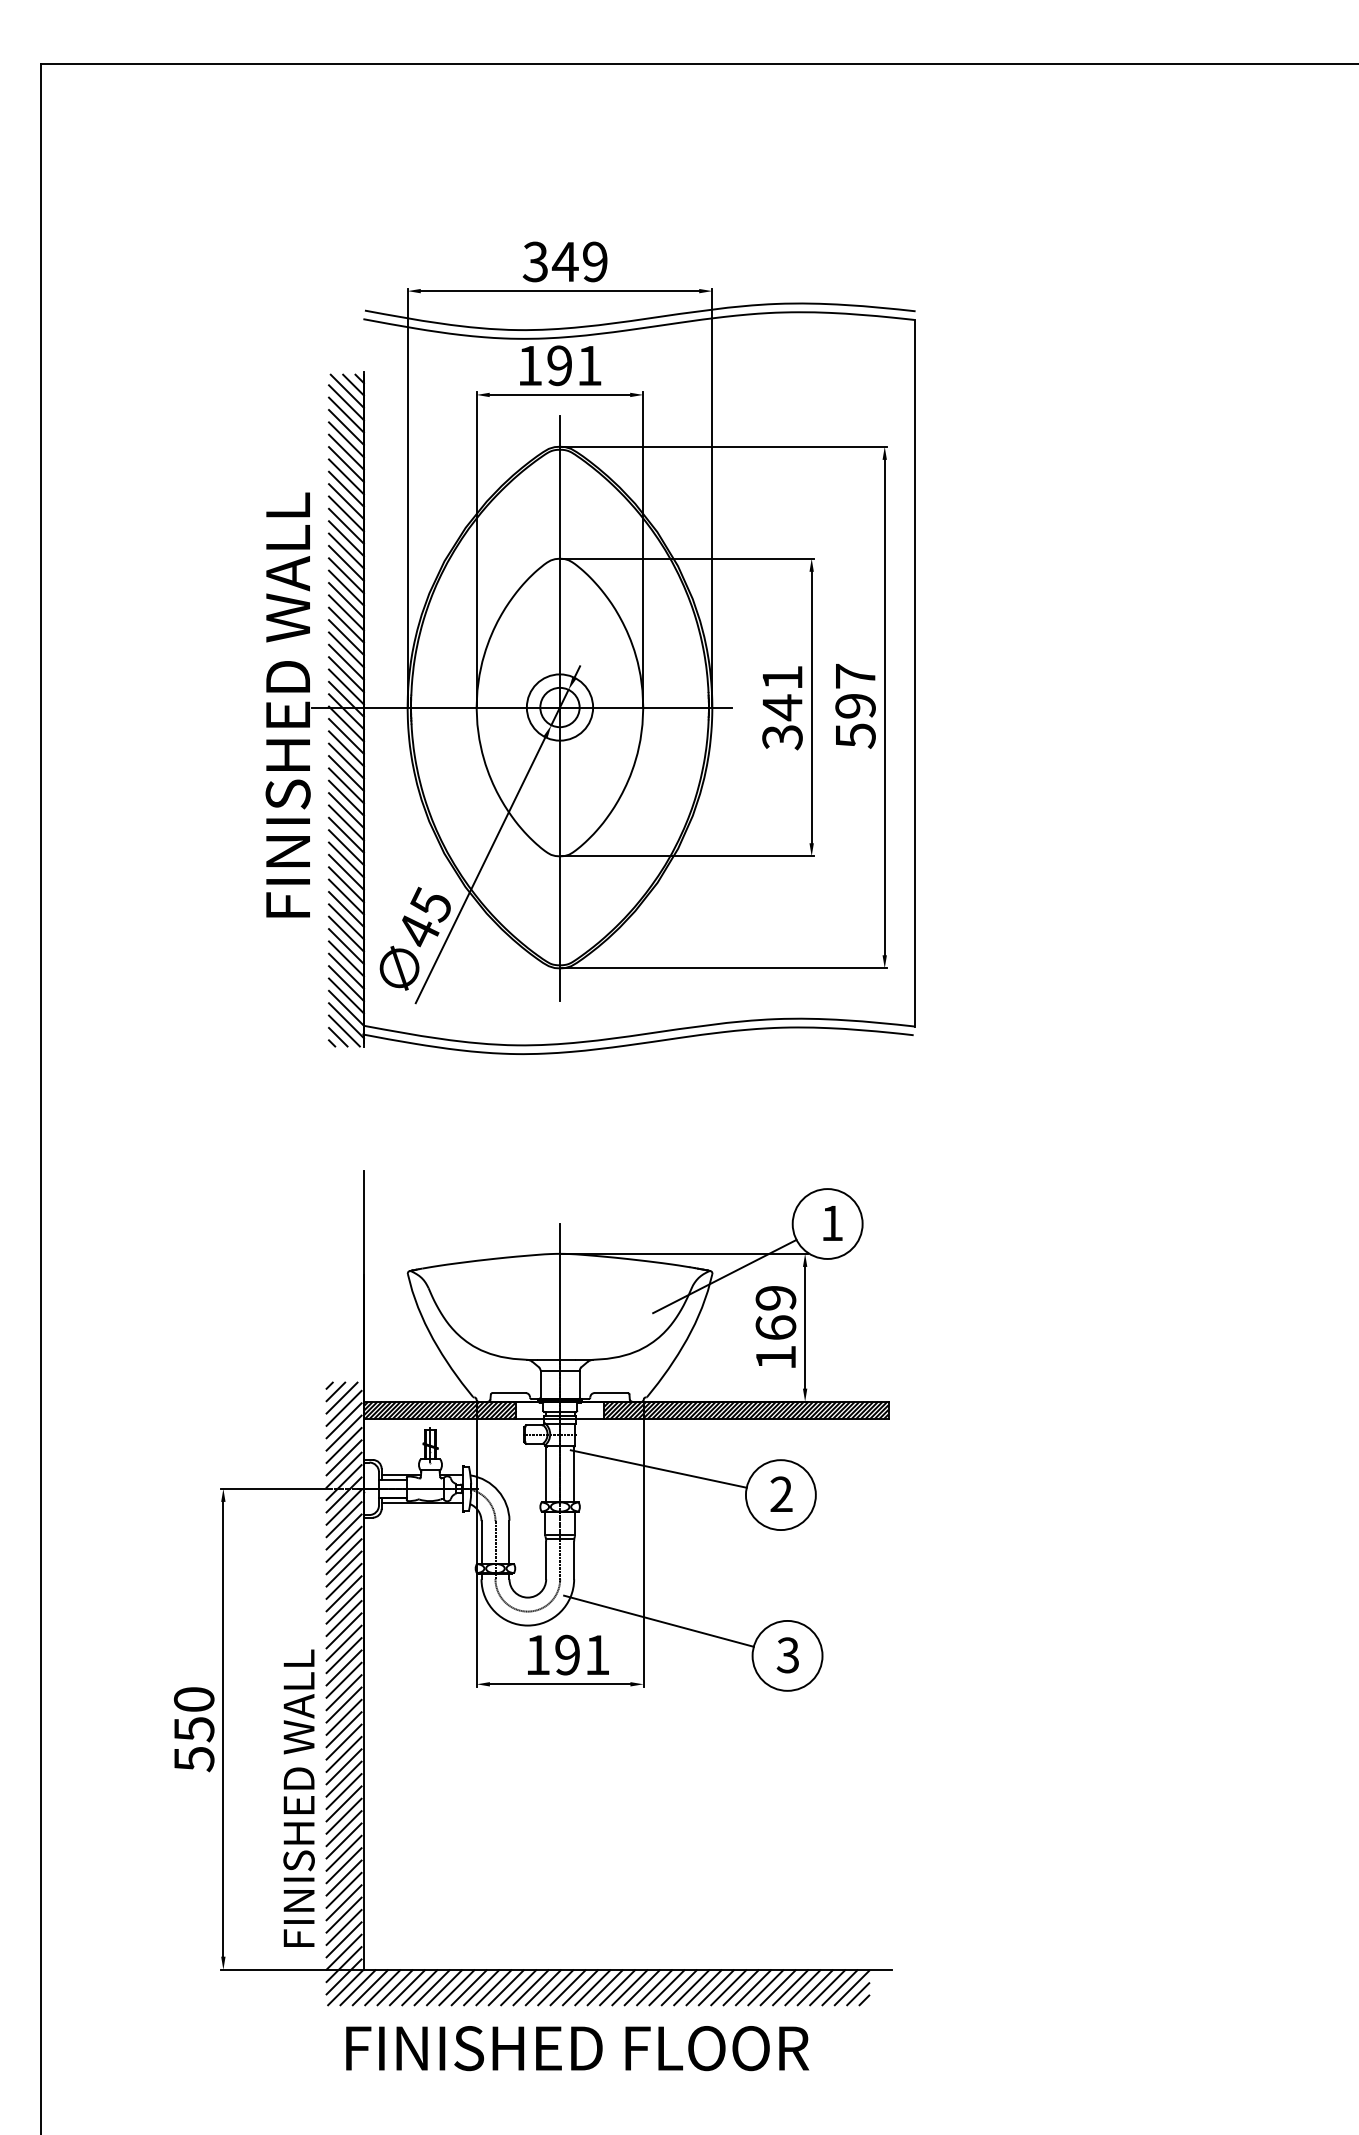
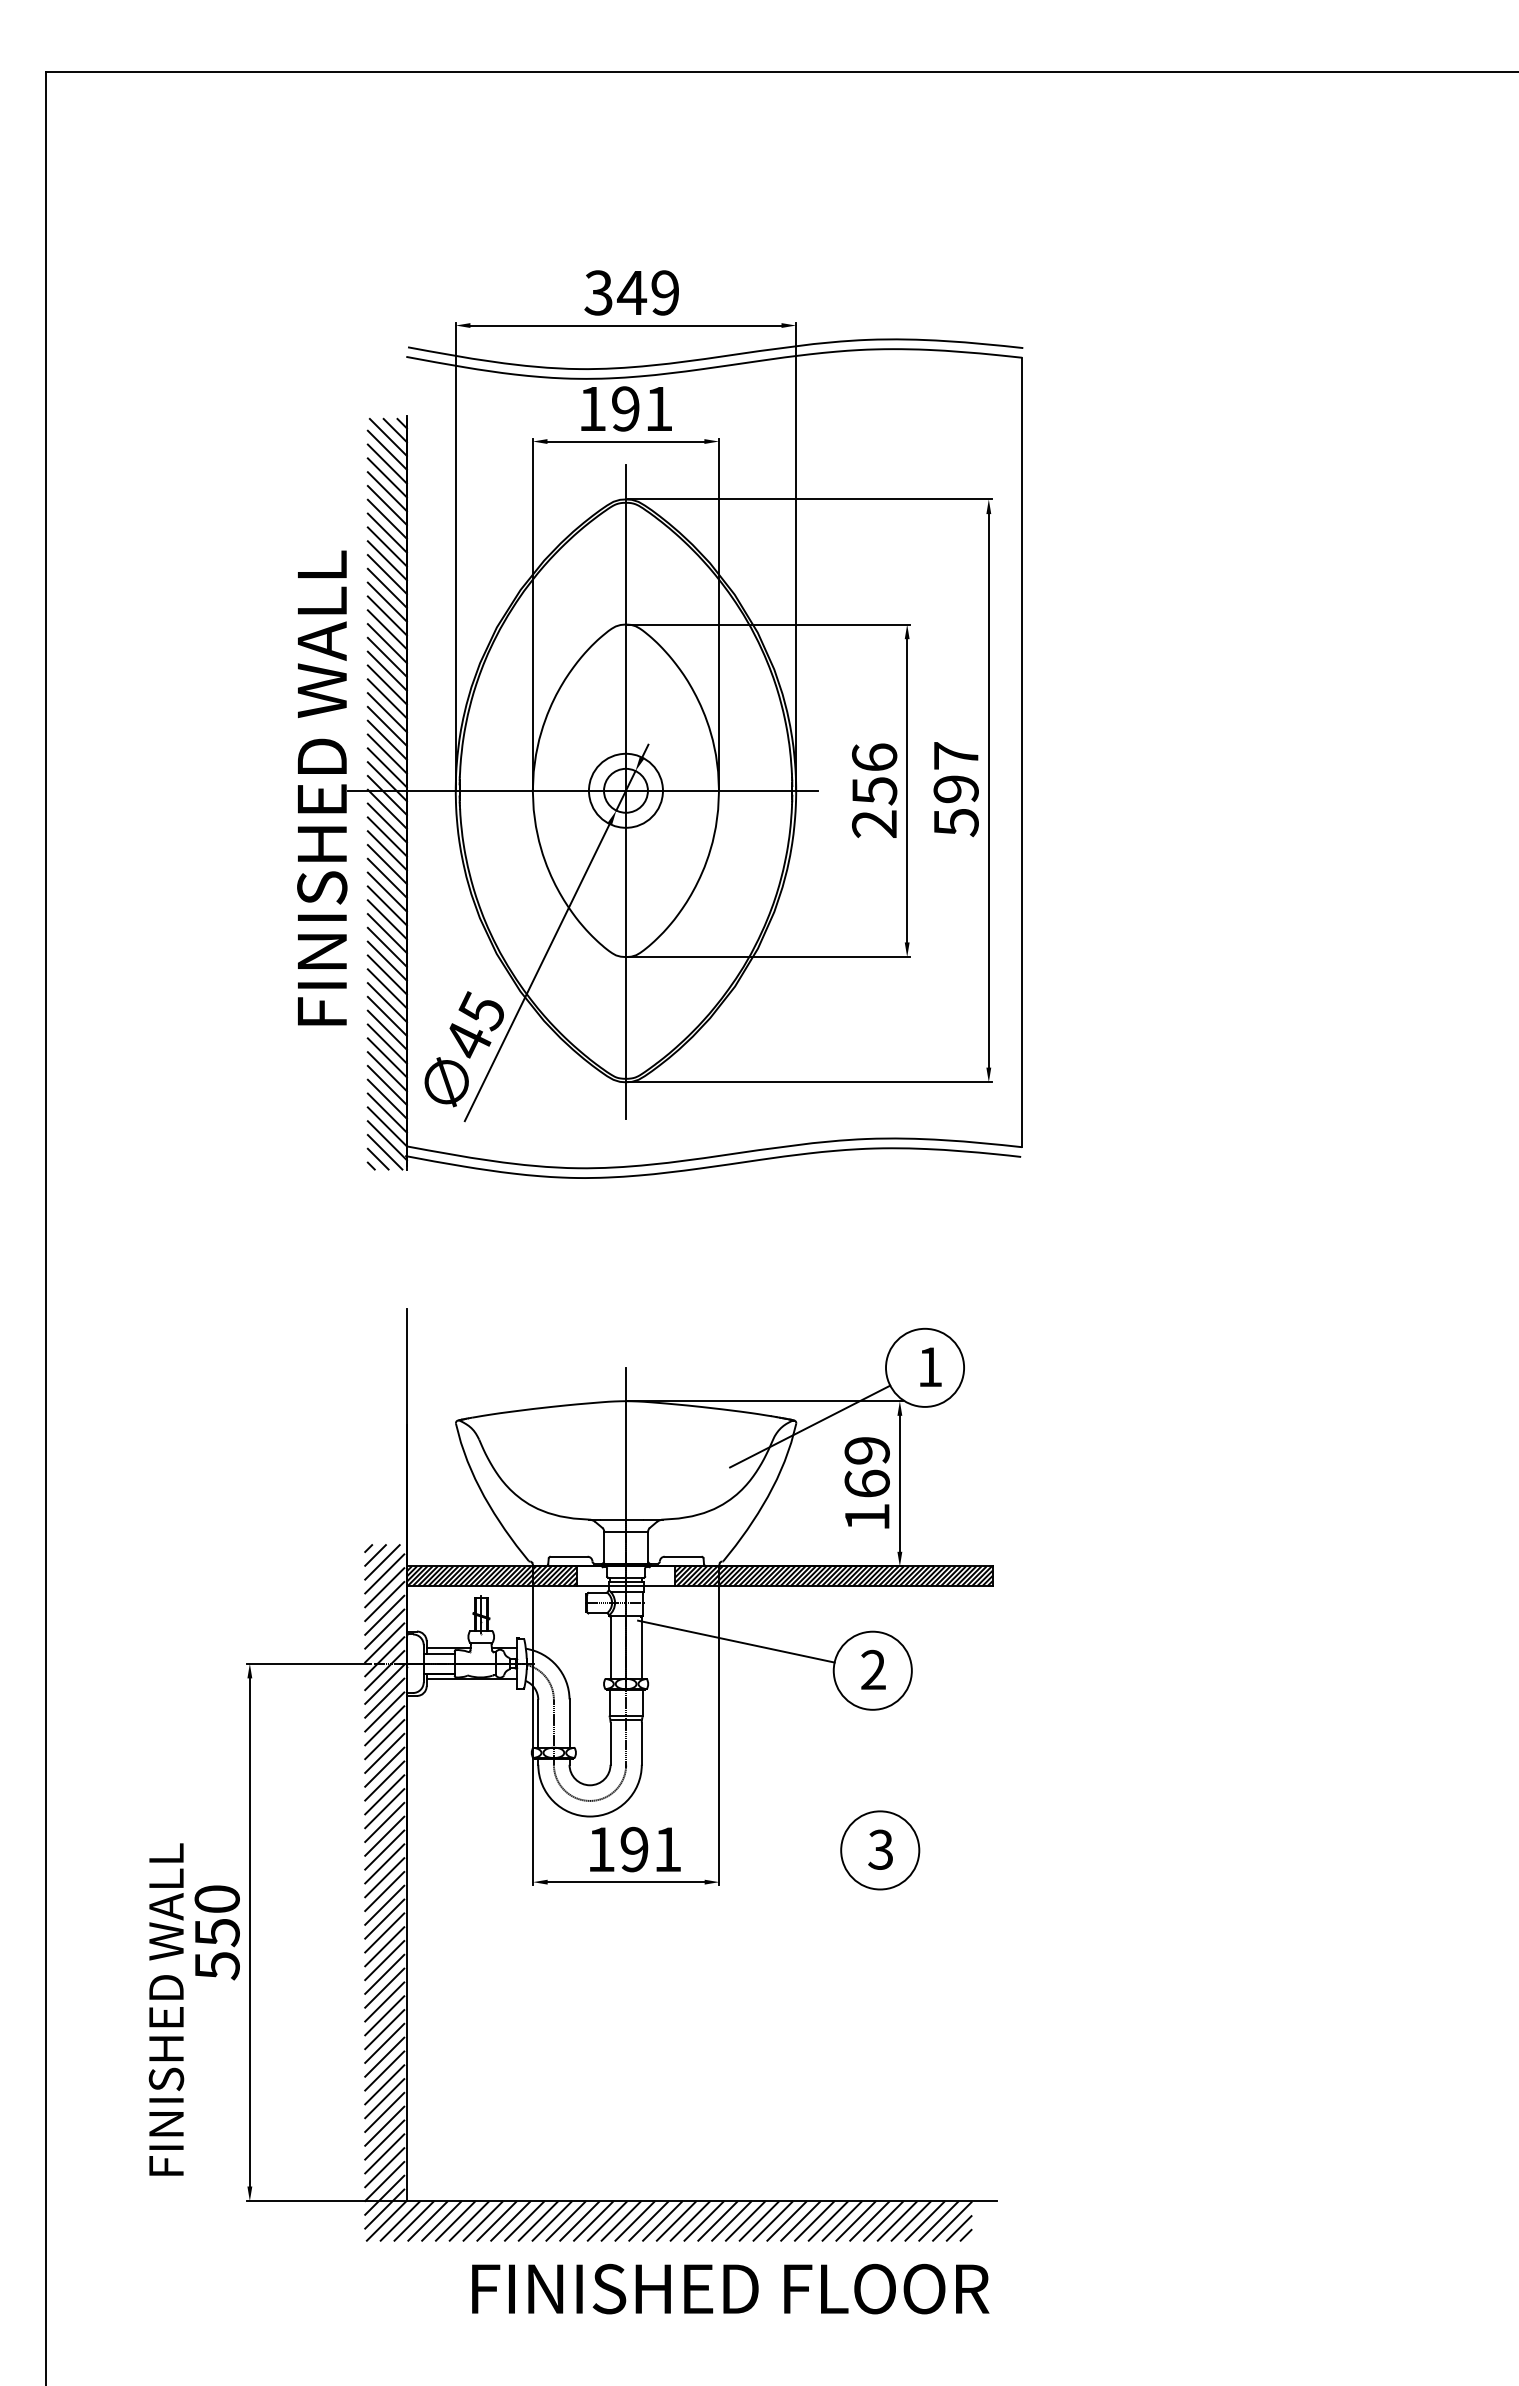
text: (782, 707) -> (874, 790), 341 -> 256
line: (658, 1621) -> (736, 1811), removed
text: (299, 1798) -> (166, 2009), moved
text: (577, 2047) -> (730, 2288), moved

